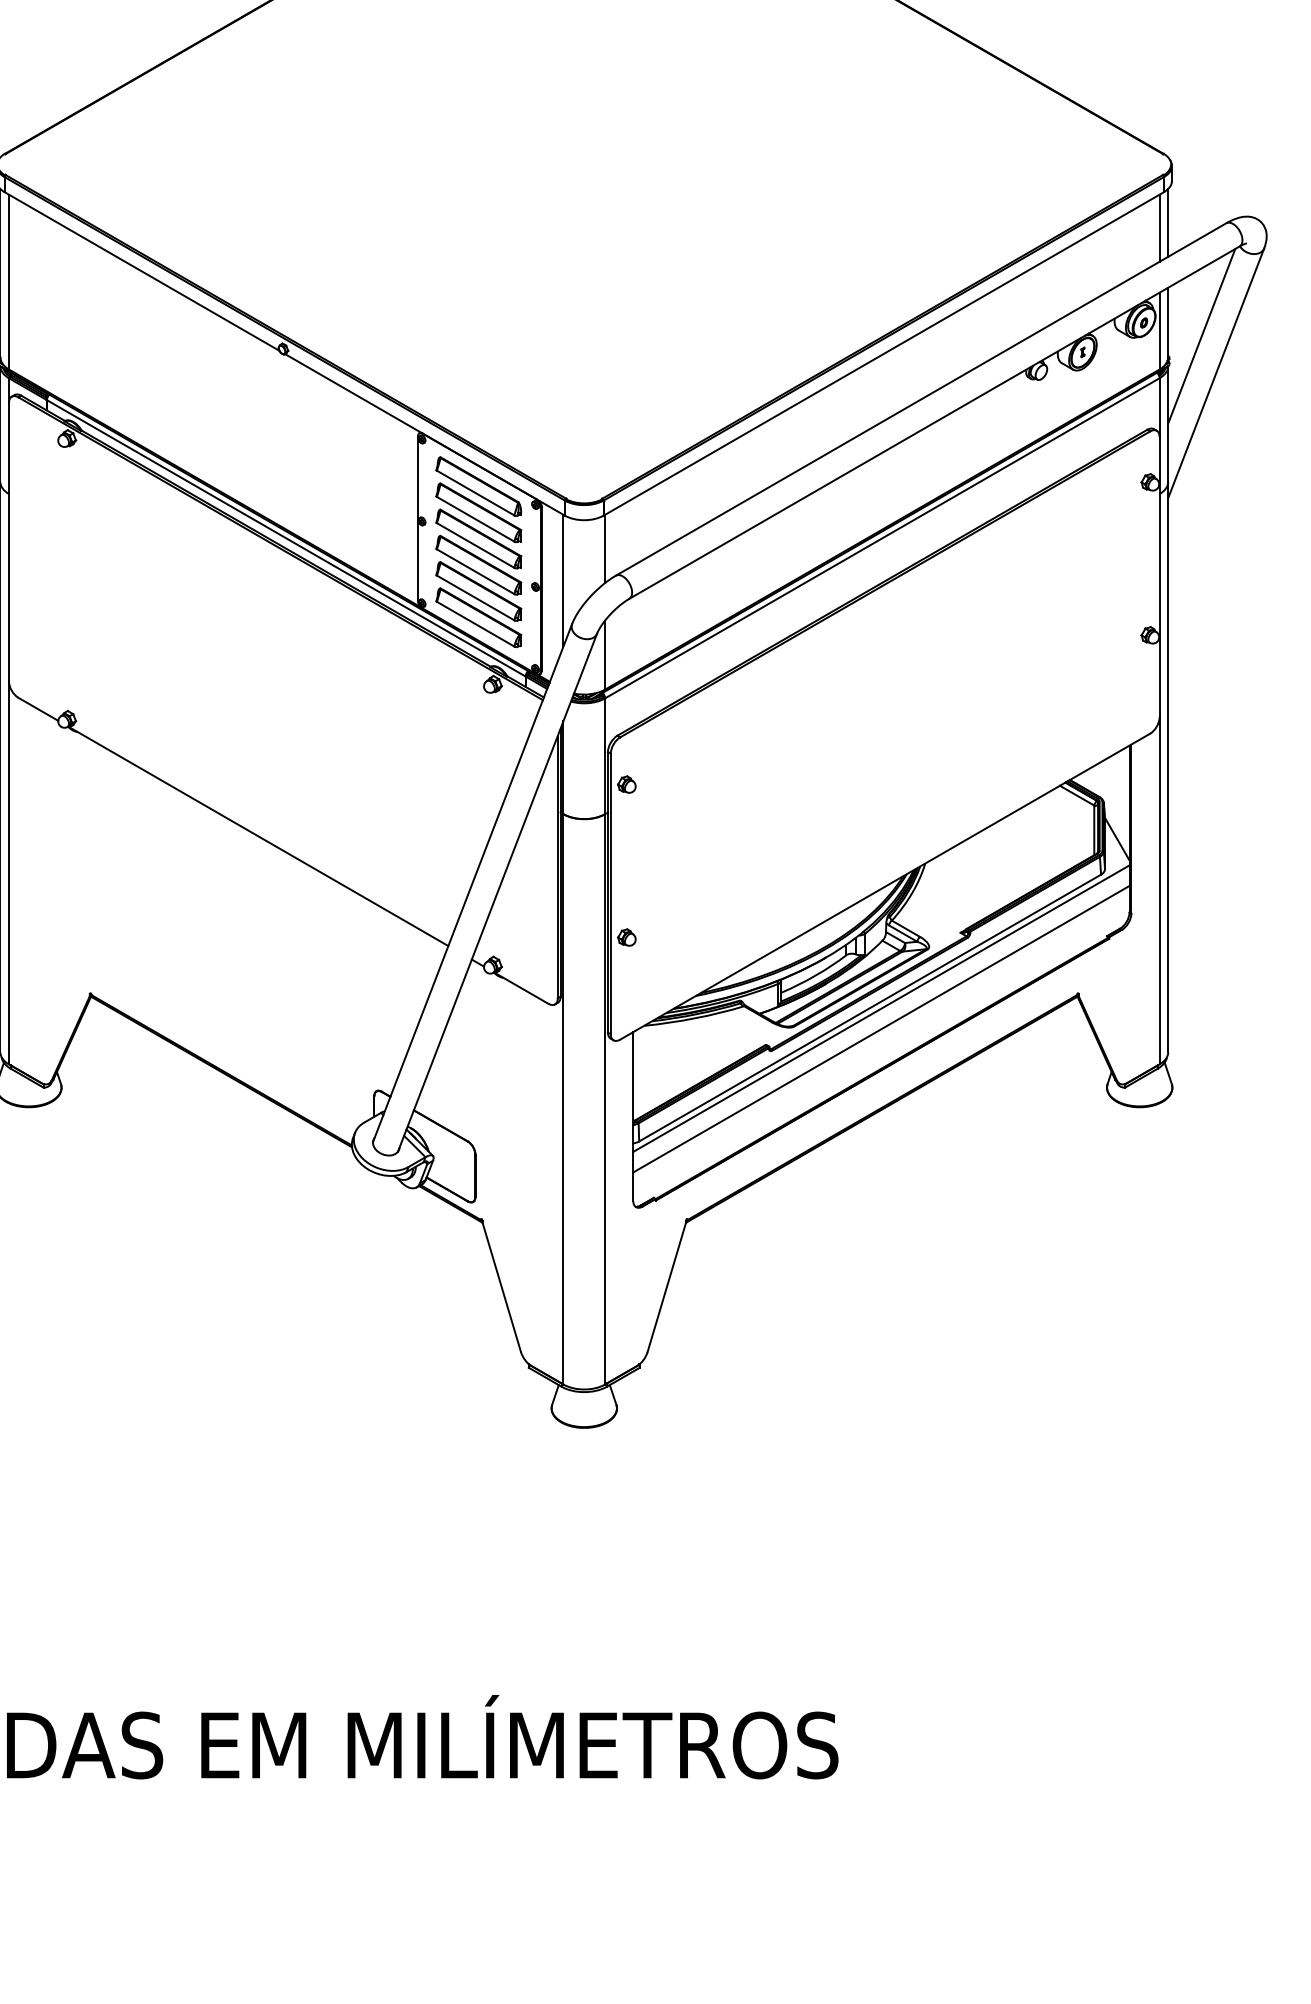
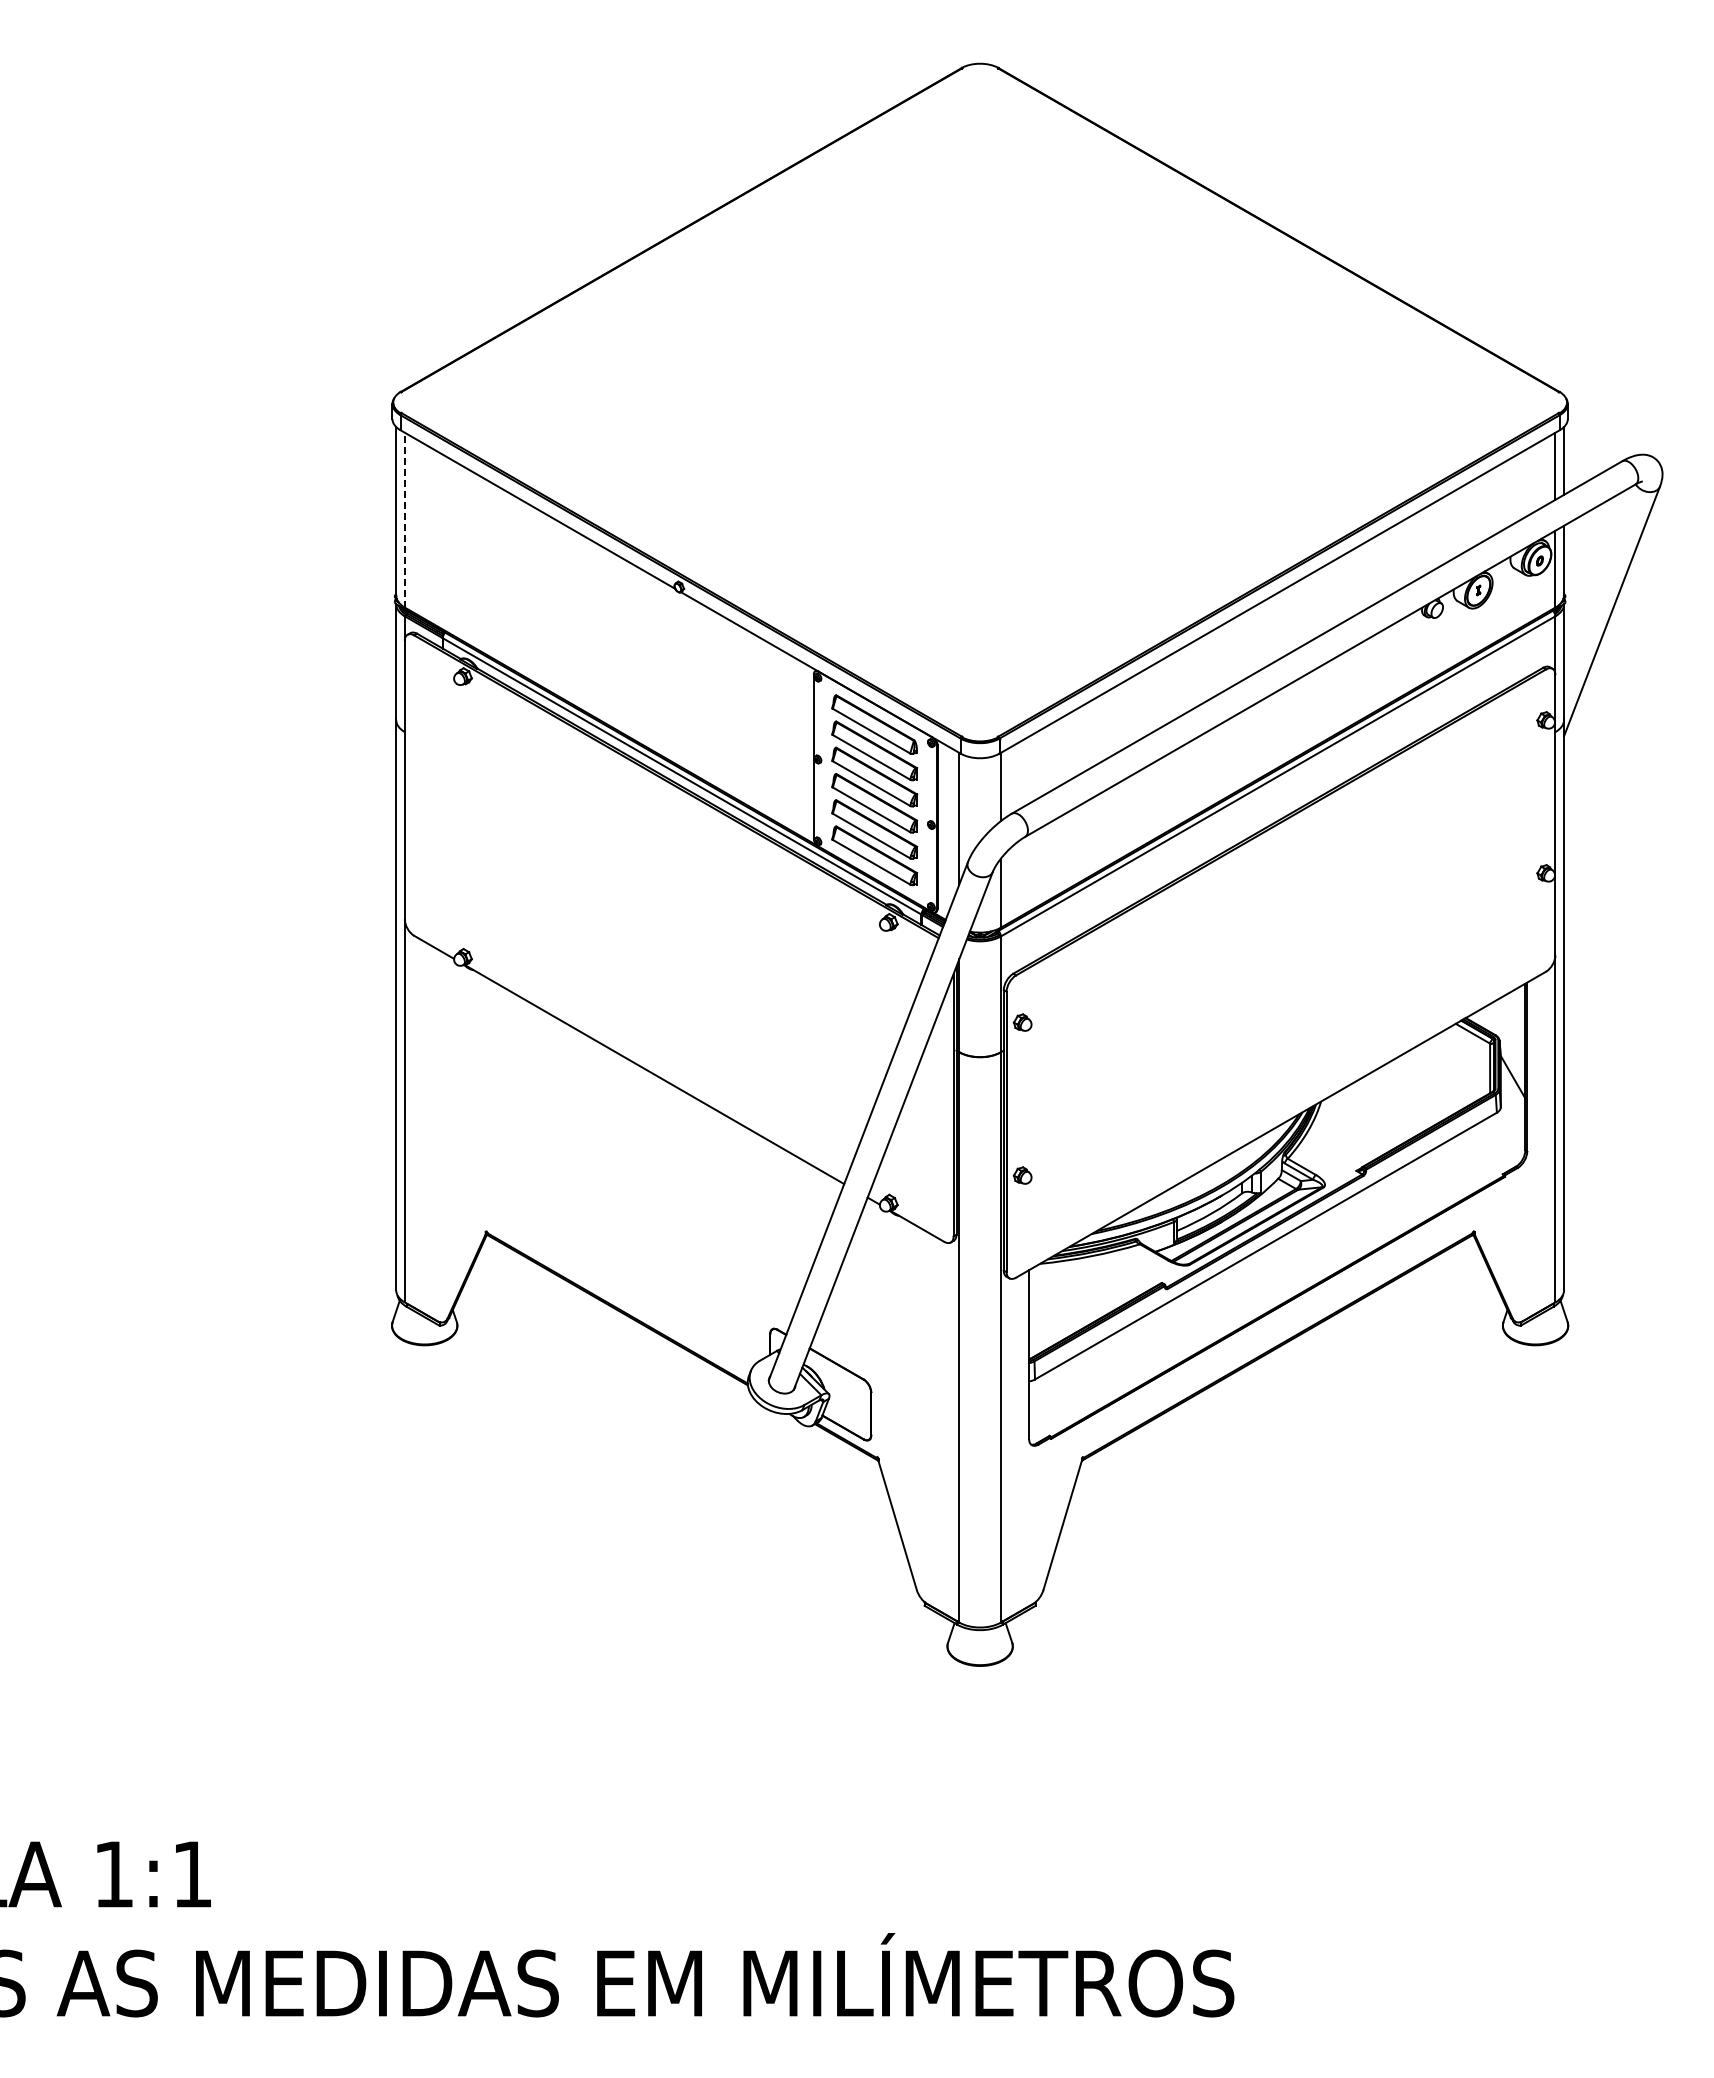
line: (8, 281) -> (404, 519), solid -> dashed
line: (1201, 336) -> (1597, 574), removed
line: (881, 1008) -> (1277, 1246), removed
line: (881, 1029) -> (1277, 1267), removed

